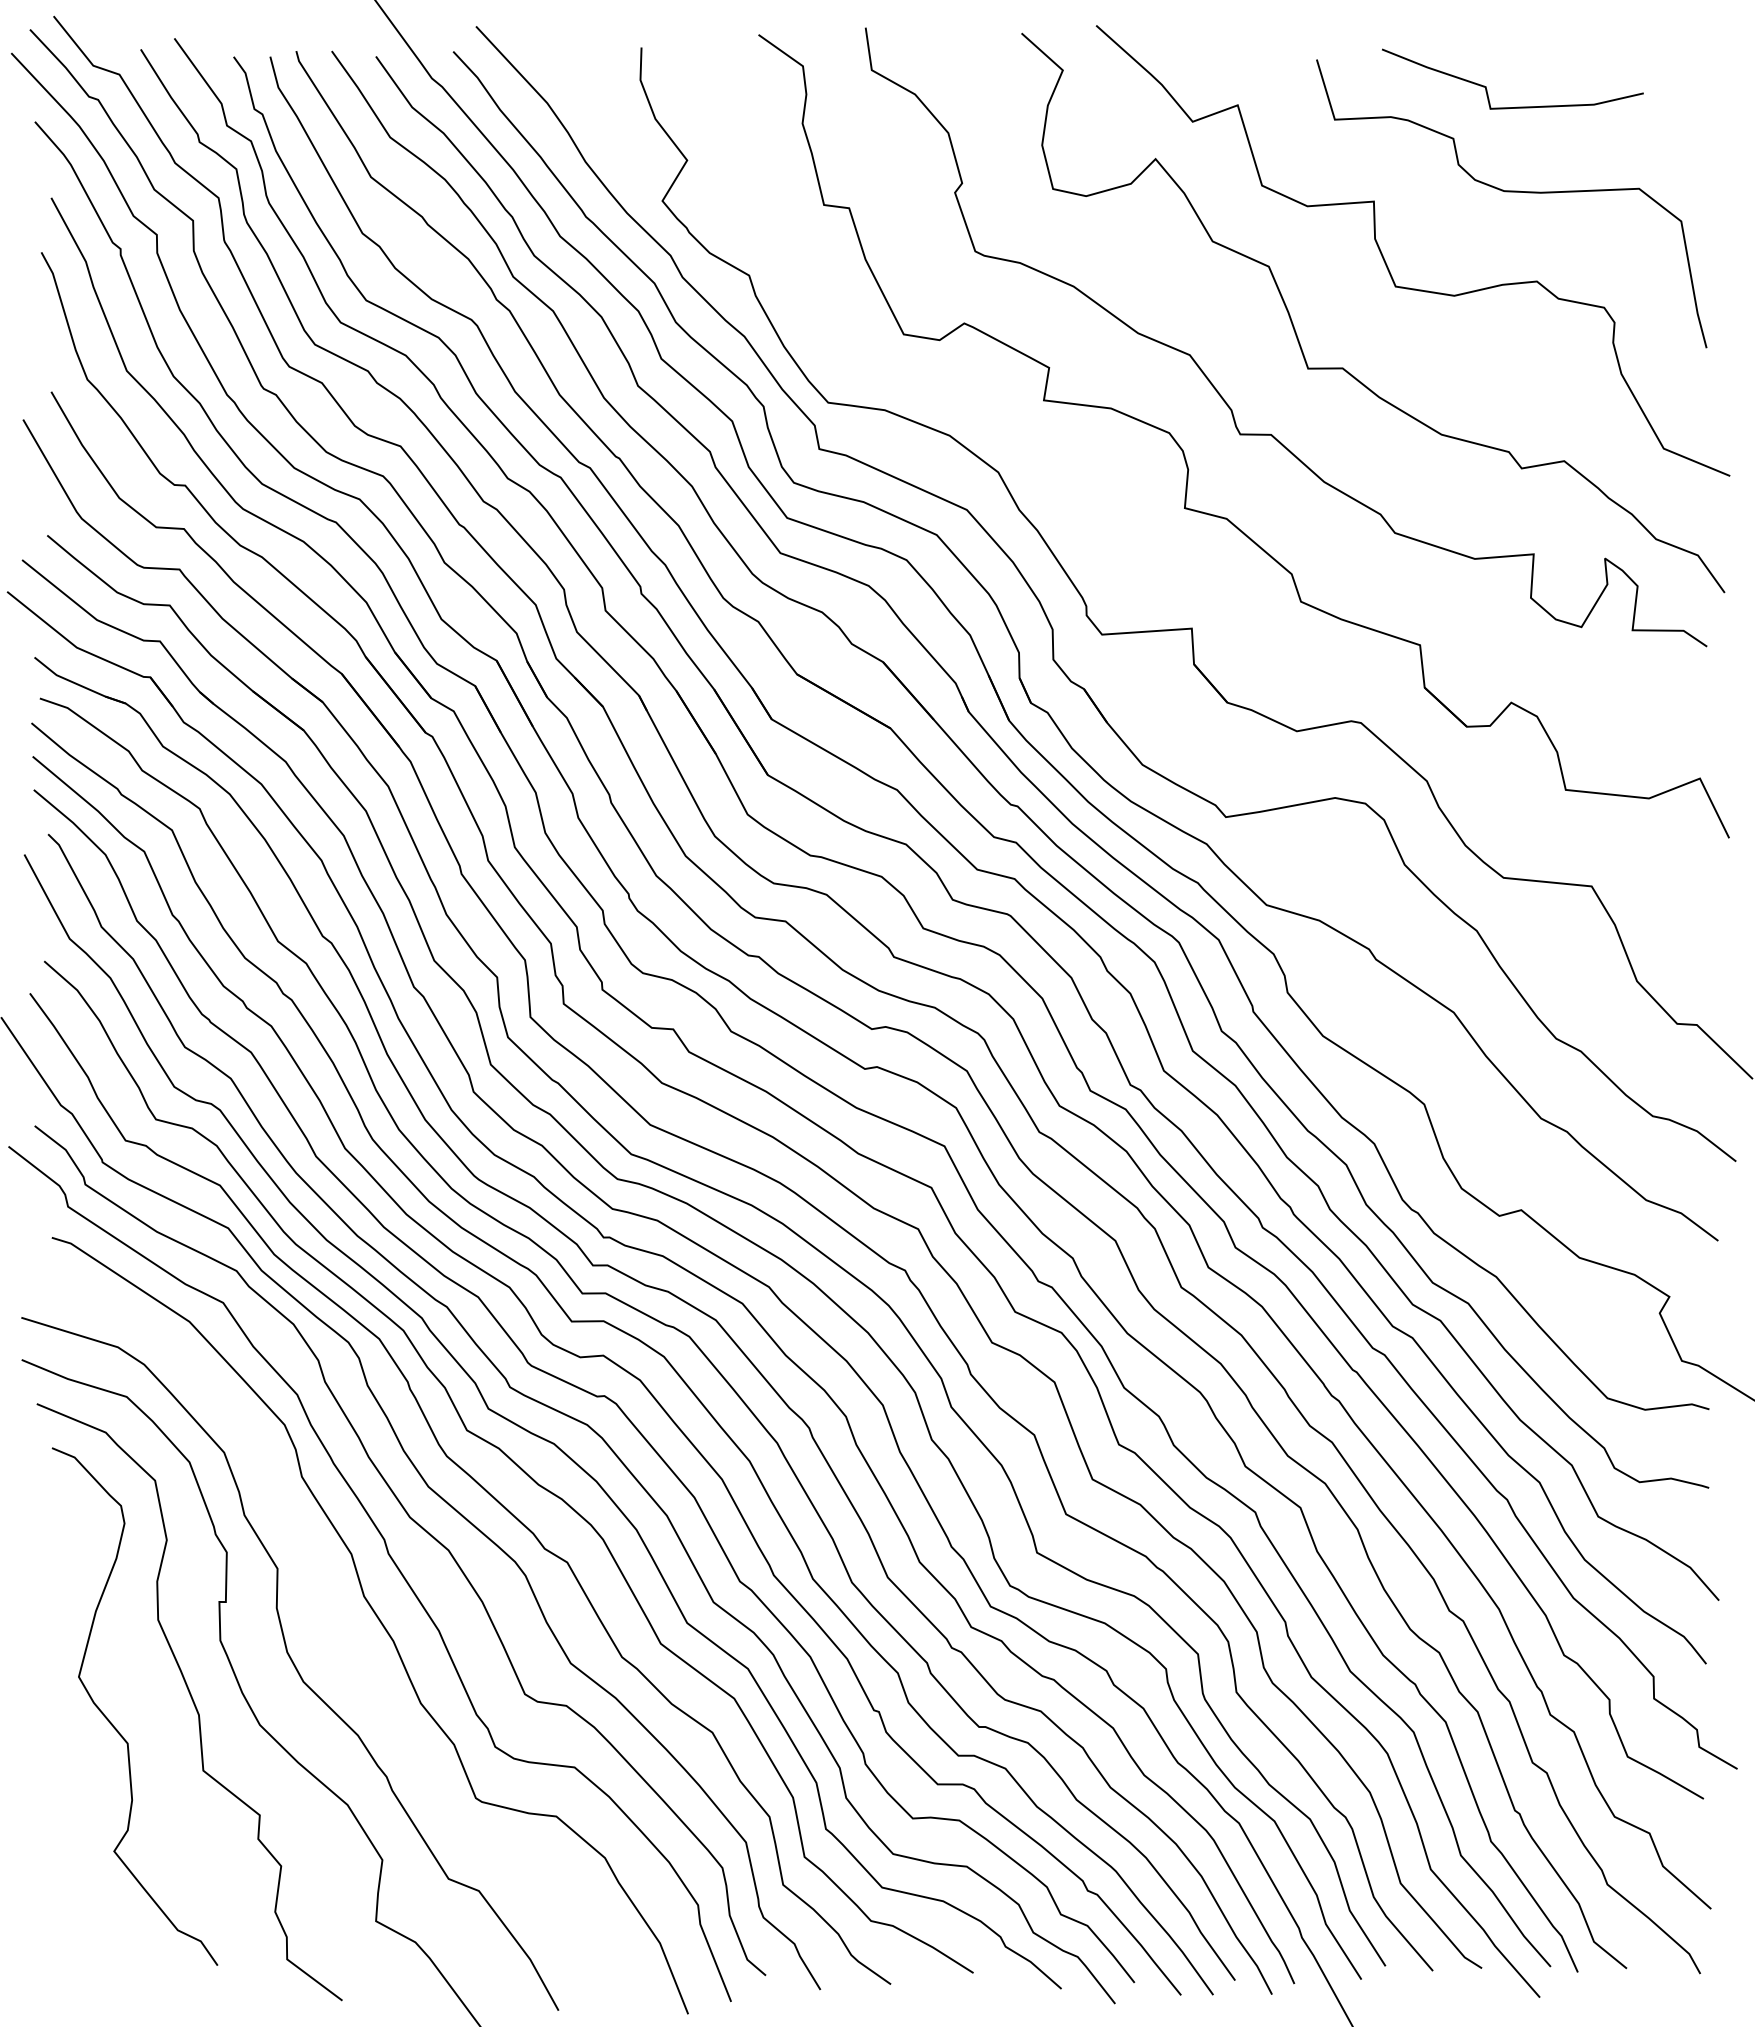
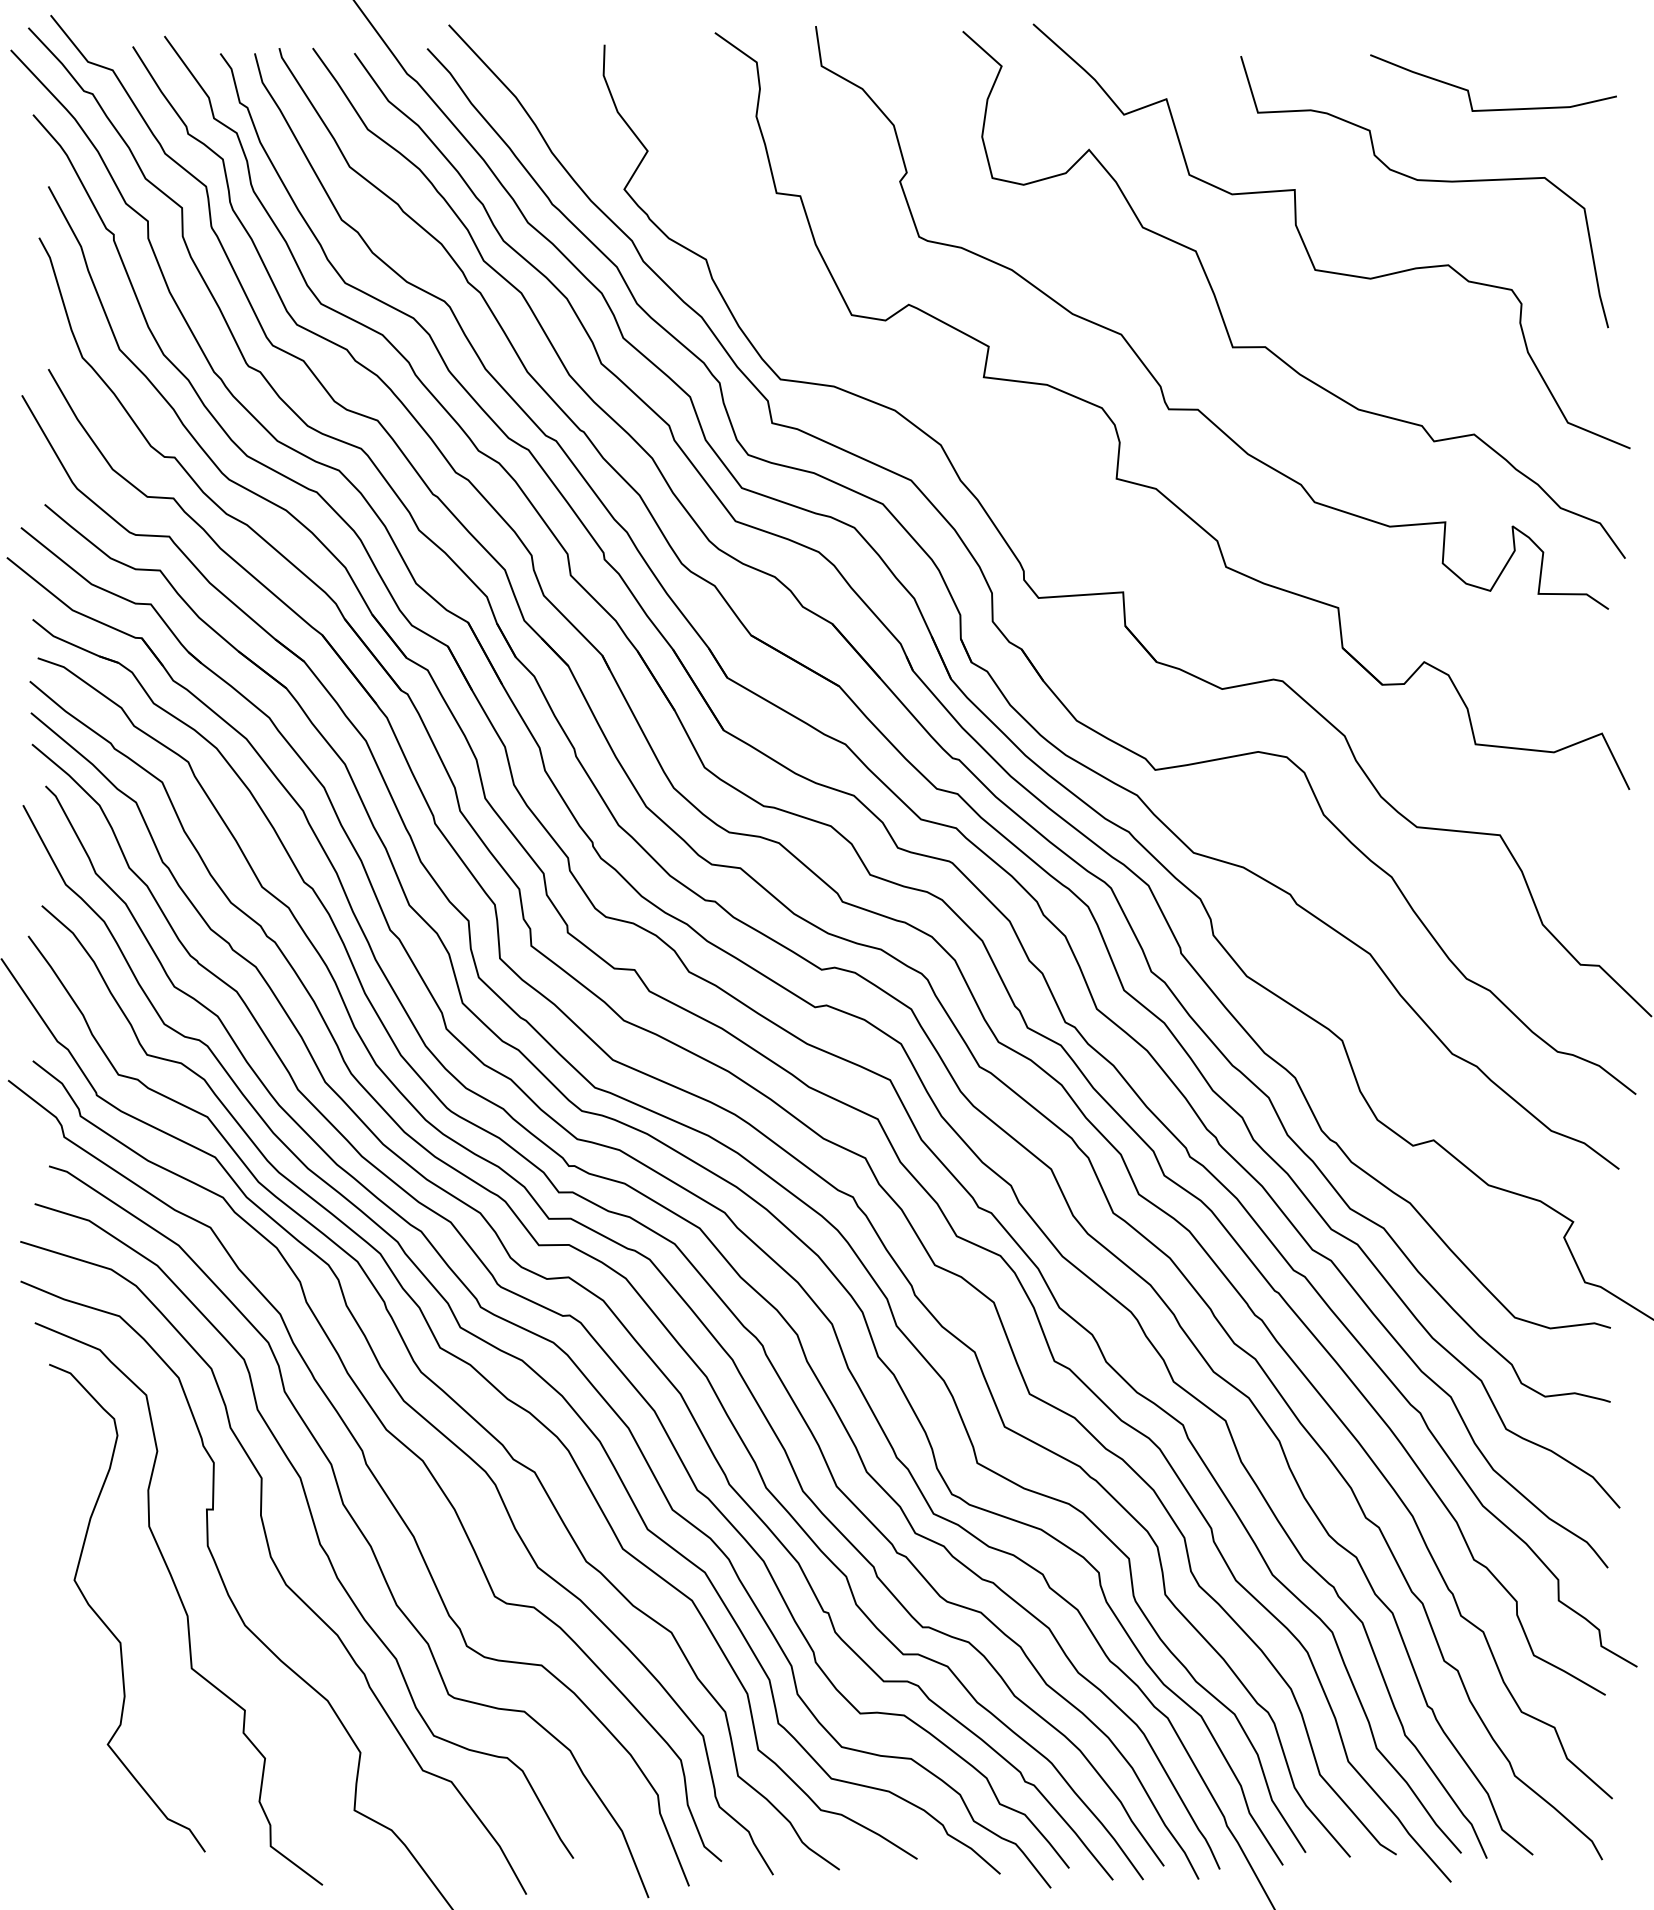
curve: (1486, 86) -> (1468, 89), moved
curve: (332, 1619) -> (313, 1526), added

